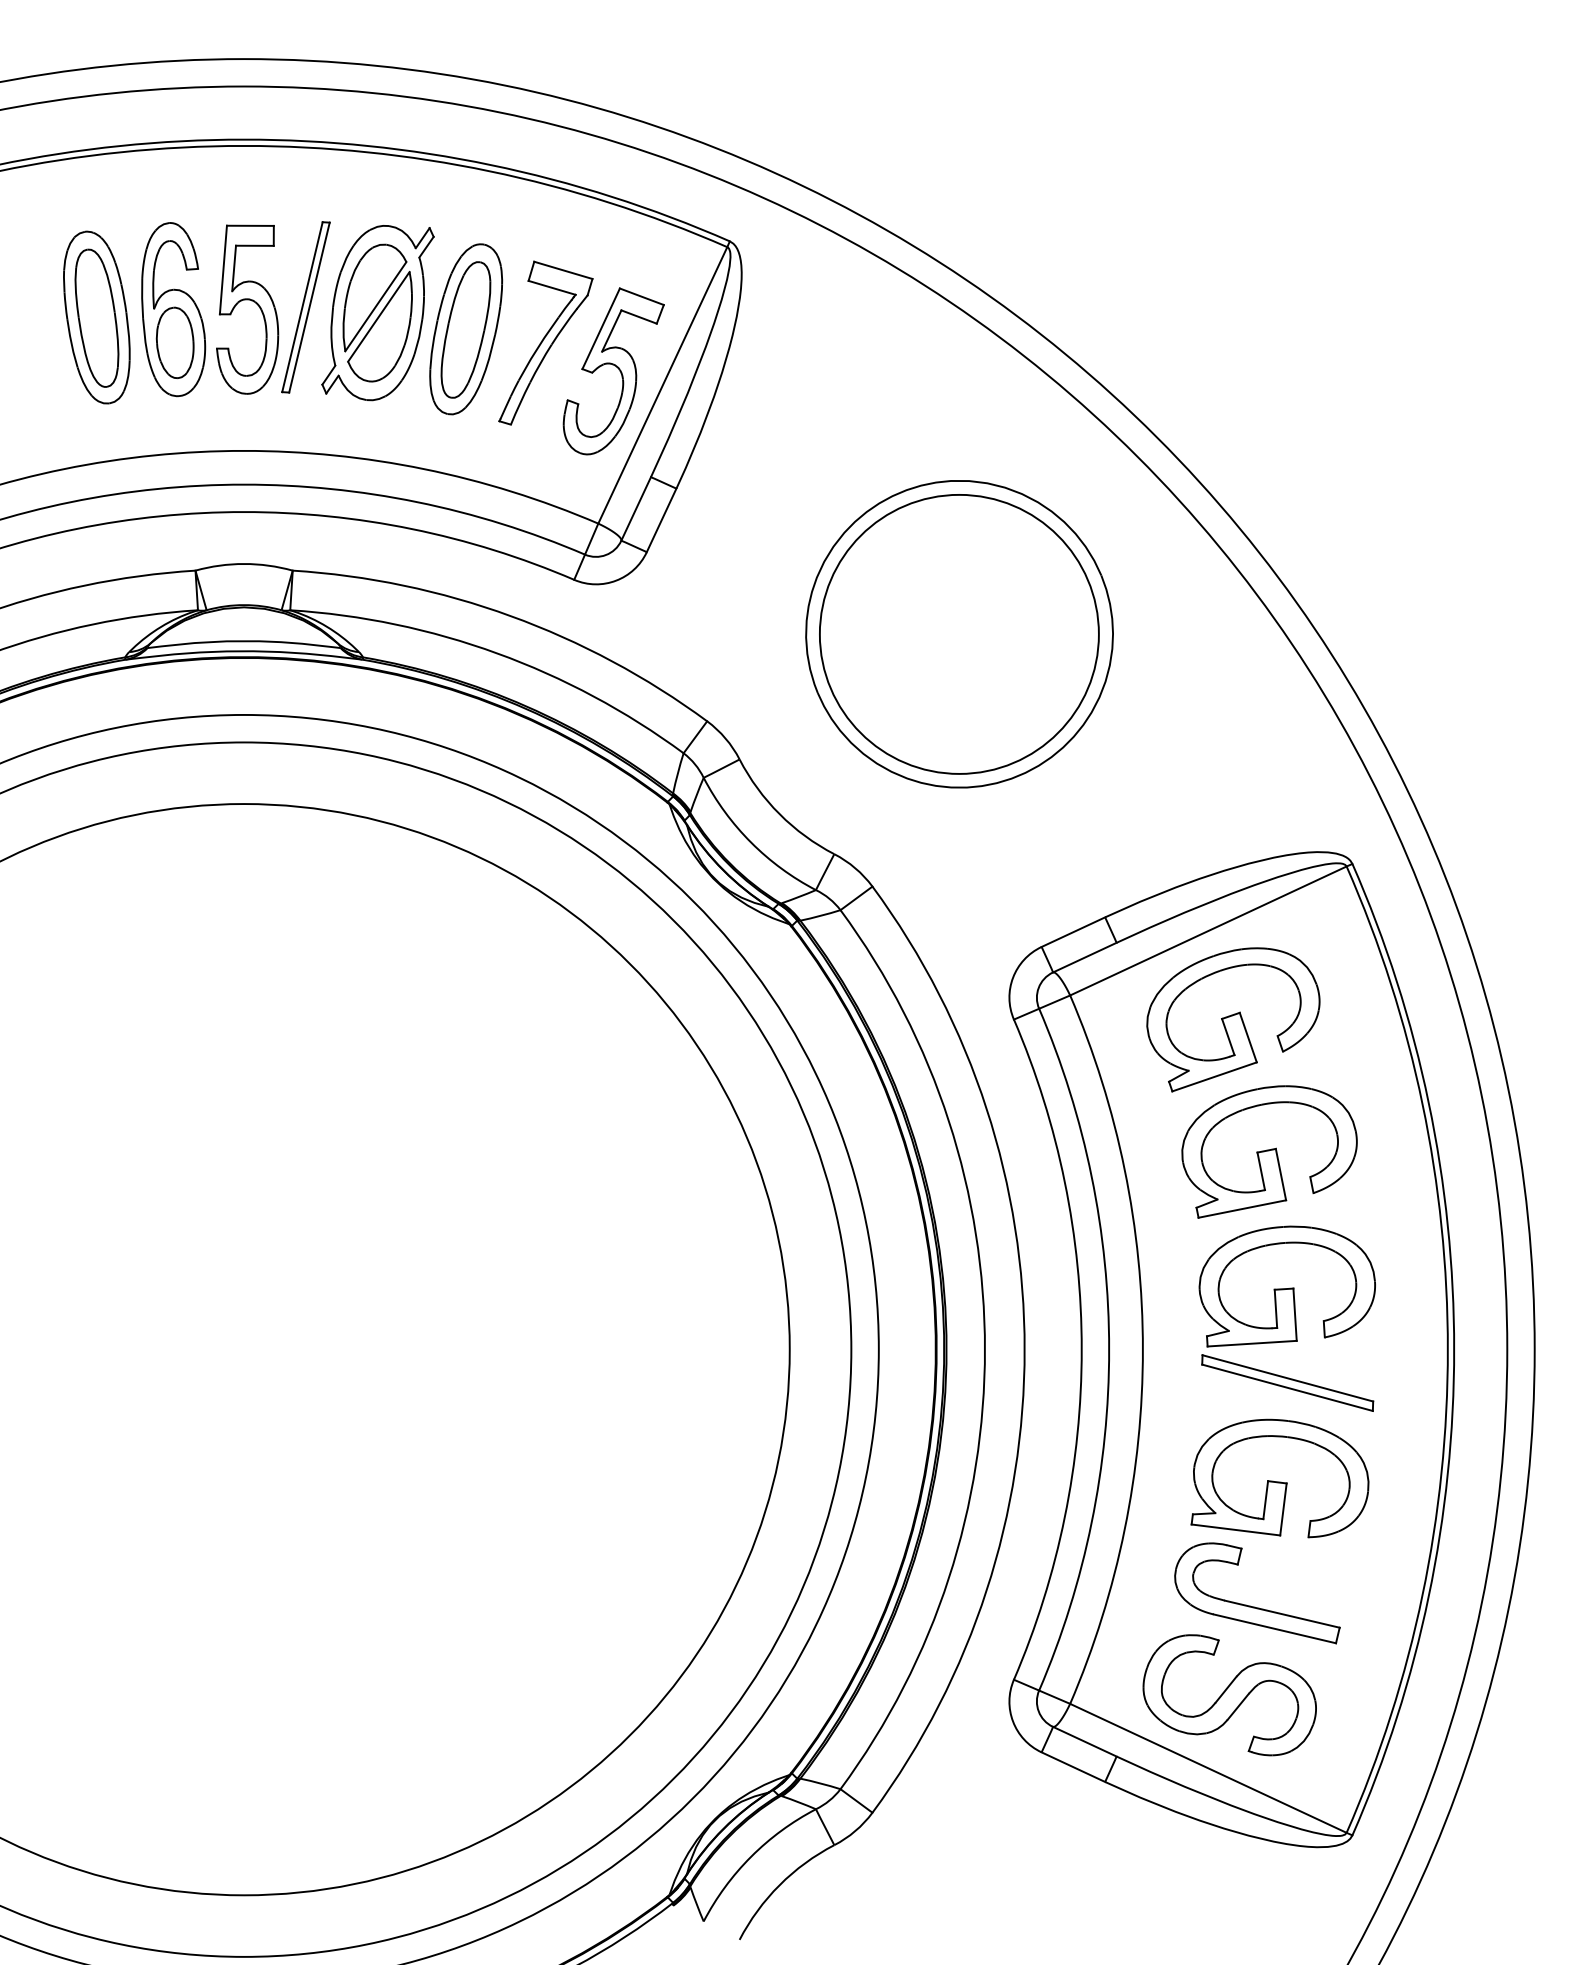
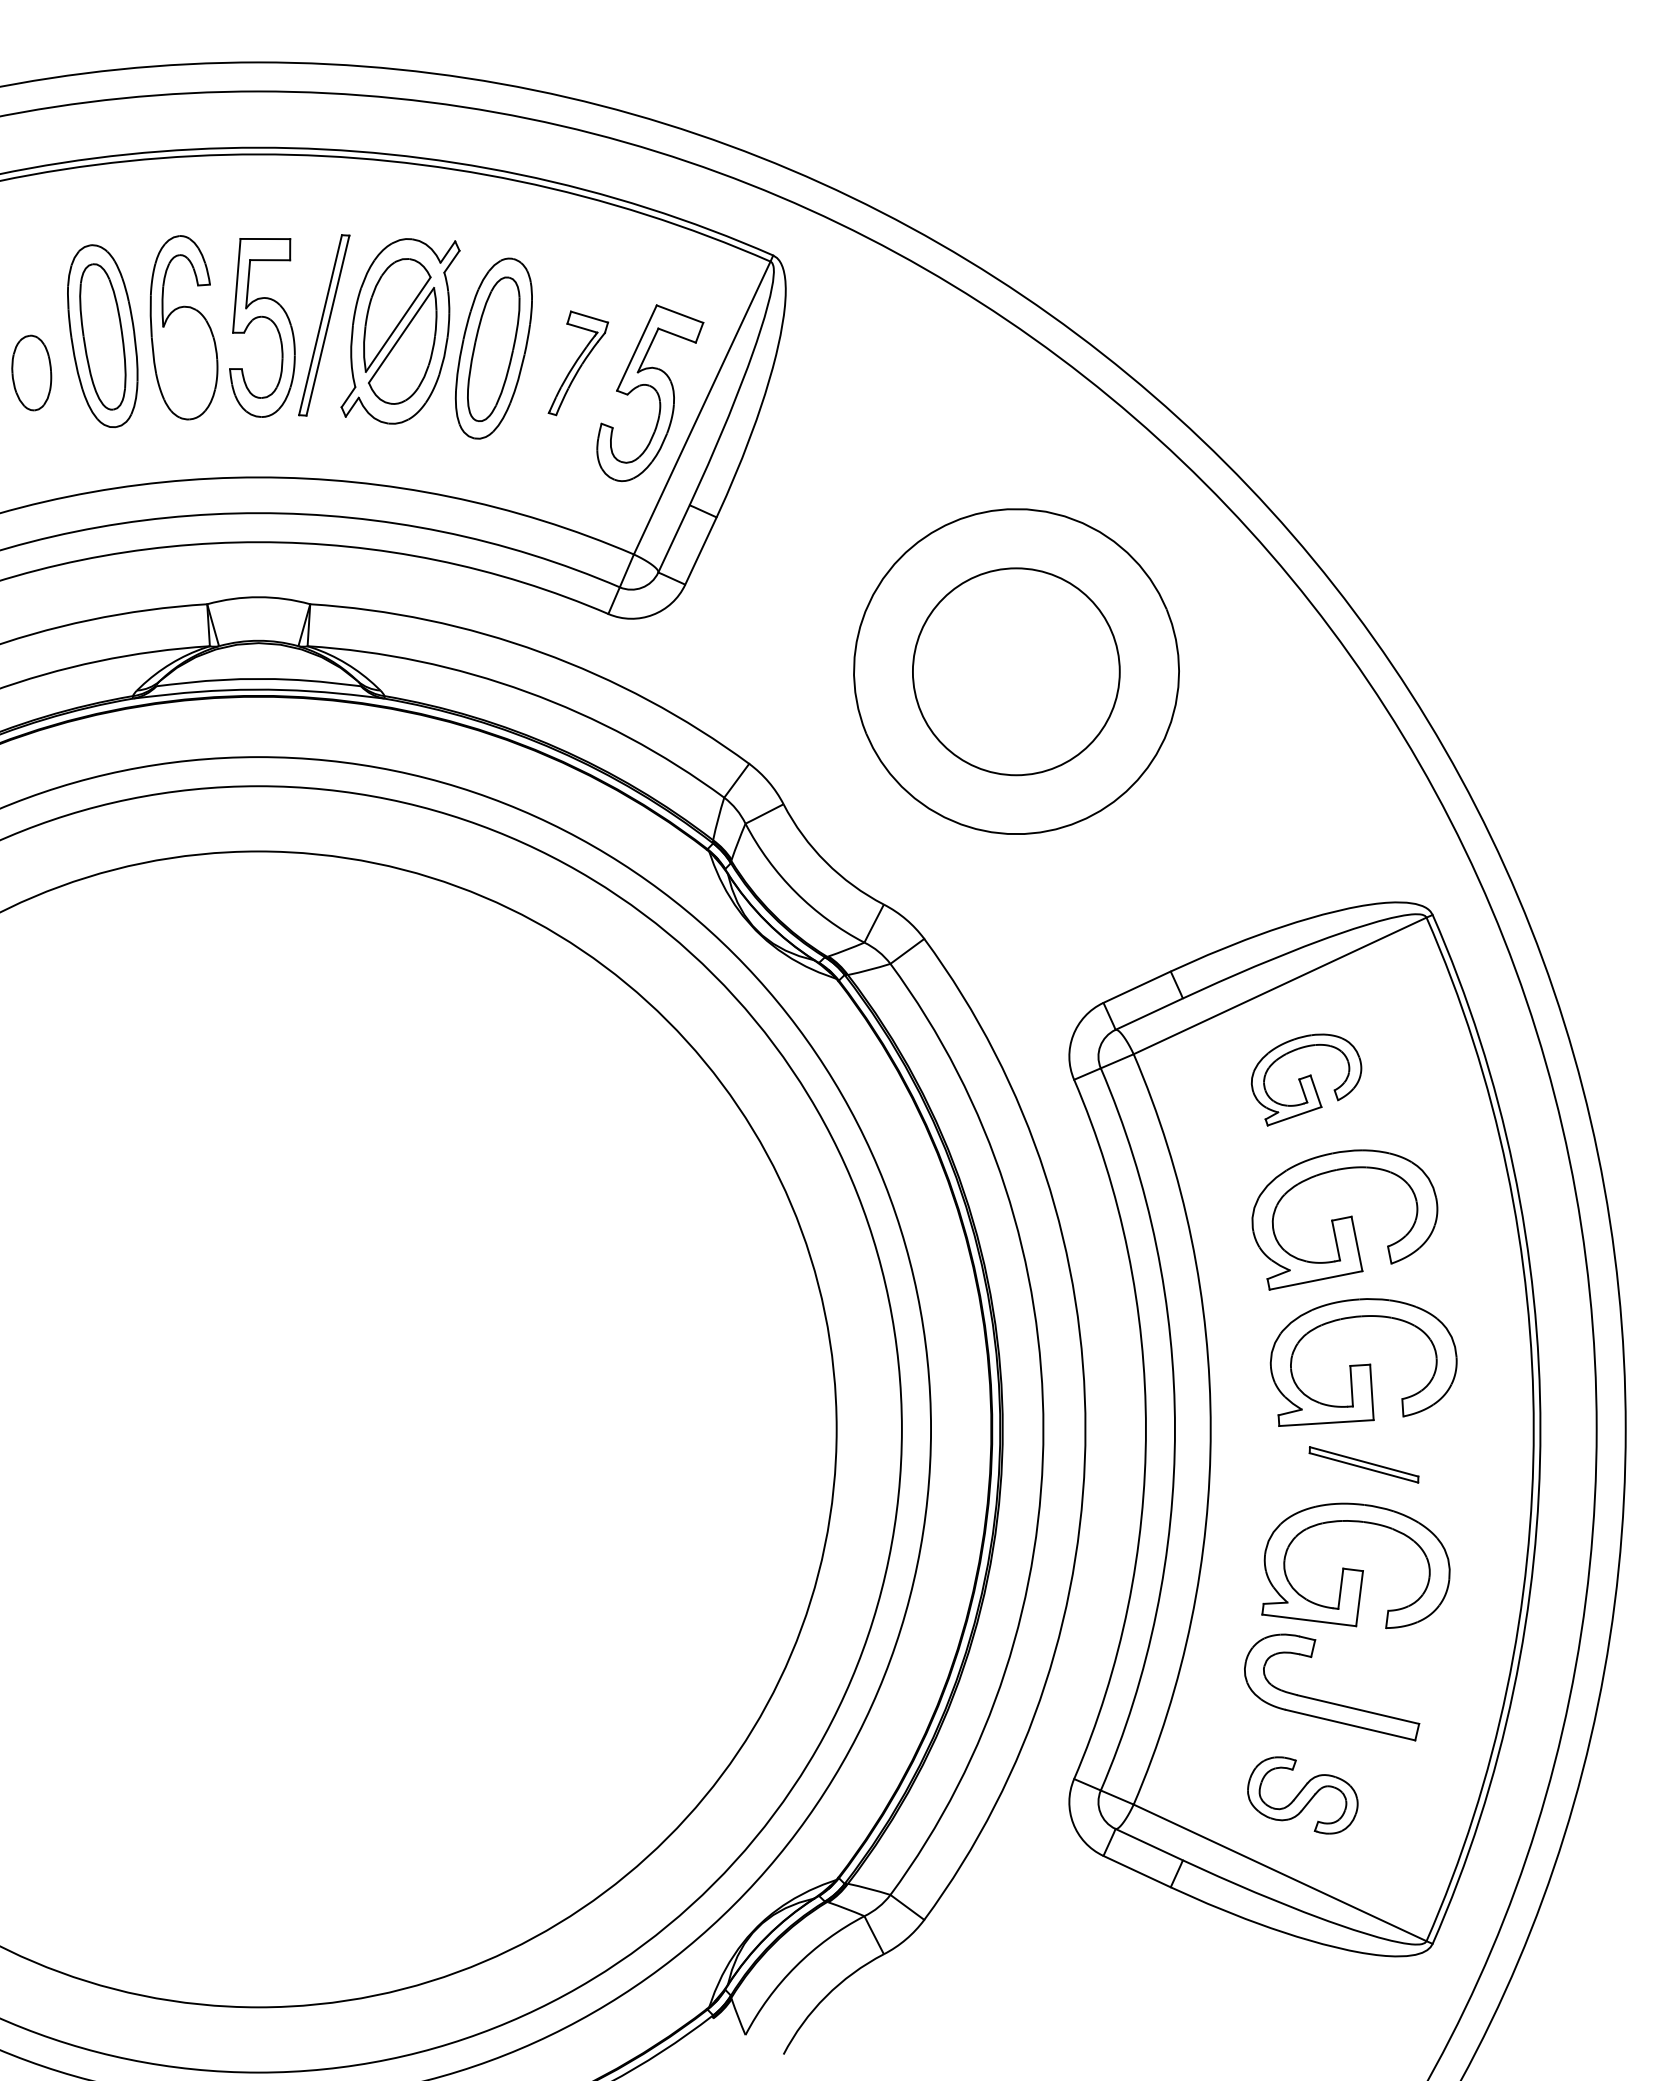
part: (174, 342) -> (31, 372), moved
part: (546, 343) -> (578, 363), size x0.6
circle: (959, 634) -> (1016, 671), size x0.7
part: (1233, 1019) -> (1306, 1079), size x0.6
part: (1287, 1382) -> (1363, 1464), size x0.6
part: (1229, 1695) -> (1302, 1795), size x0.6

